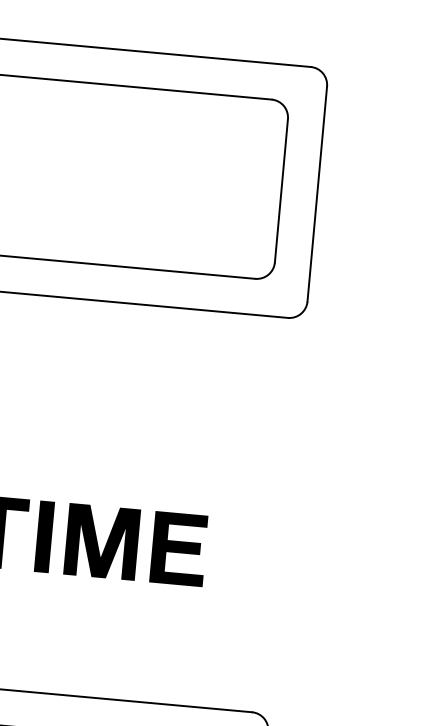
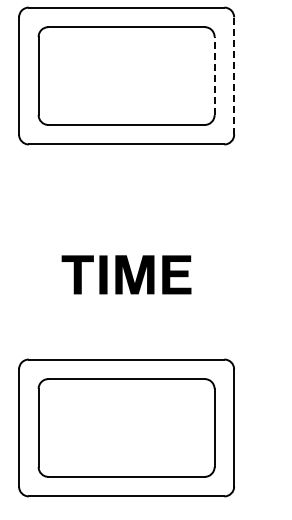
line: (281, 189) -> (214, 75), solid -> dashed
line: (317, 194) -> (234, 76), solid -> dashed

